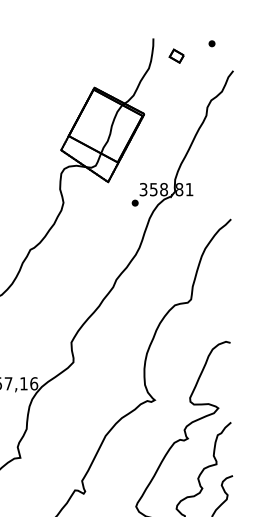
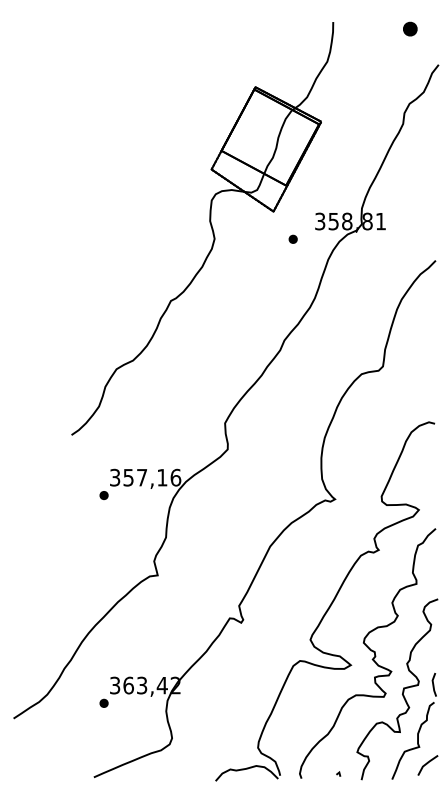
part: (211, 43) -> (410, 28), size x1.6
part: (176, 56) -> (363, 45), removed
part: (134, 202) -> (292, 238), moved

